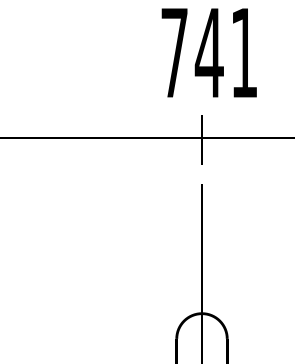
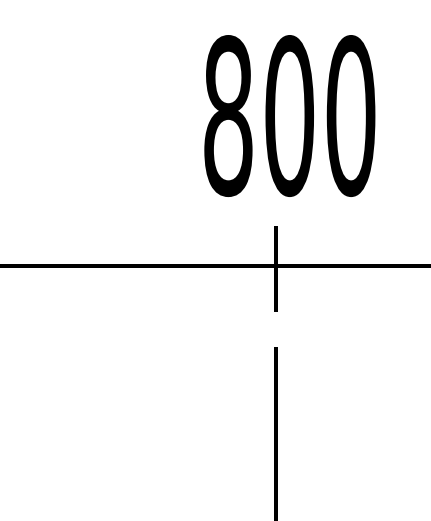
text: (209, 52) -> (289, 115), 741 -> 800

